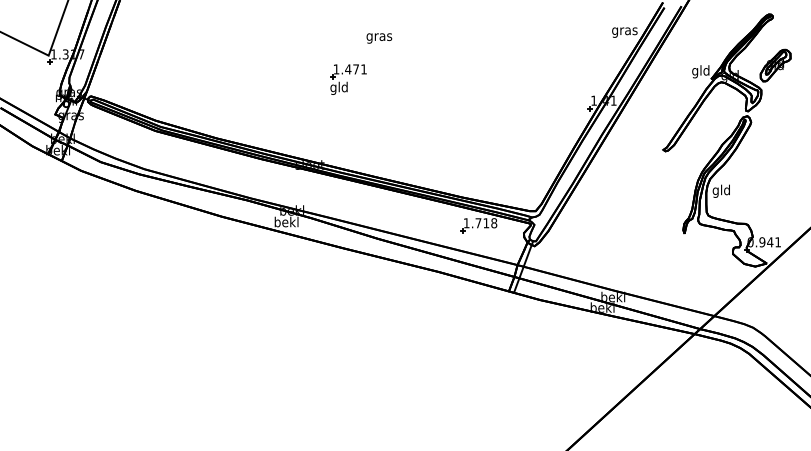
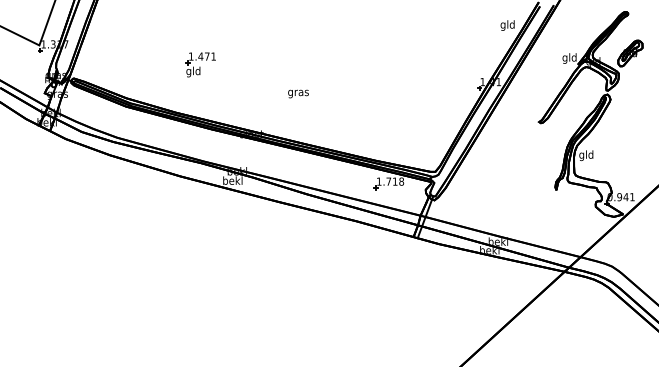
text: (624, 30) -> (507, 24), gras -> gld
text: (379, 38) -> (298, 94), moved
part: (348, 79) -> (201, 64), moved

